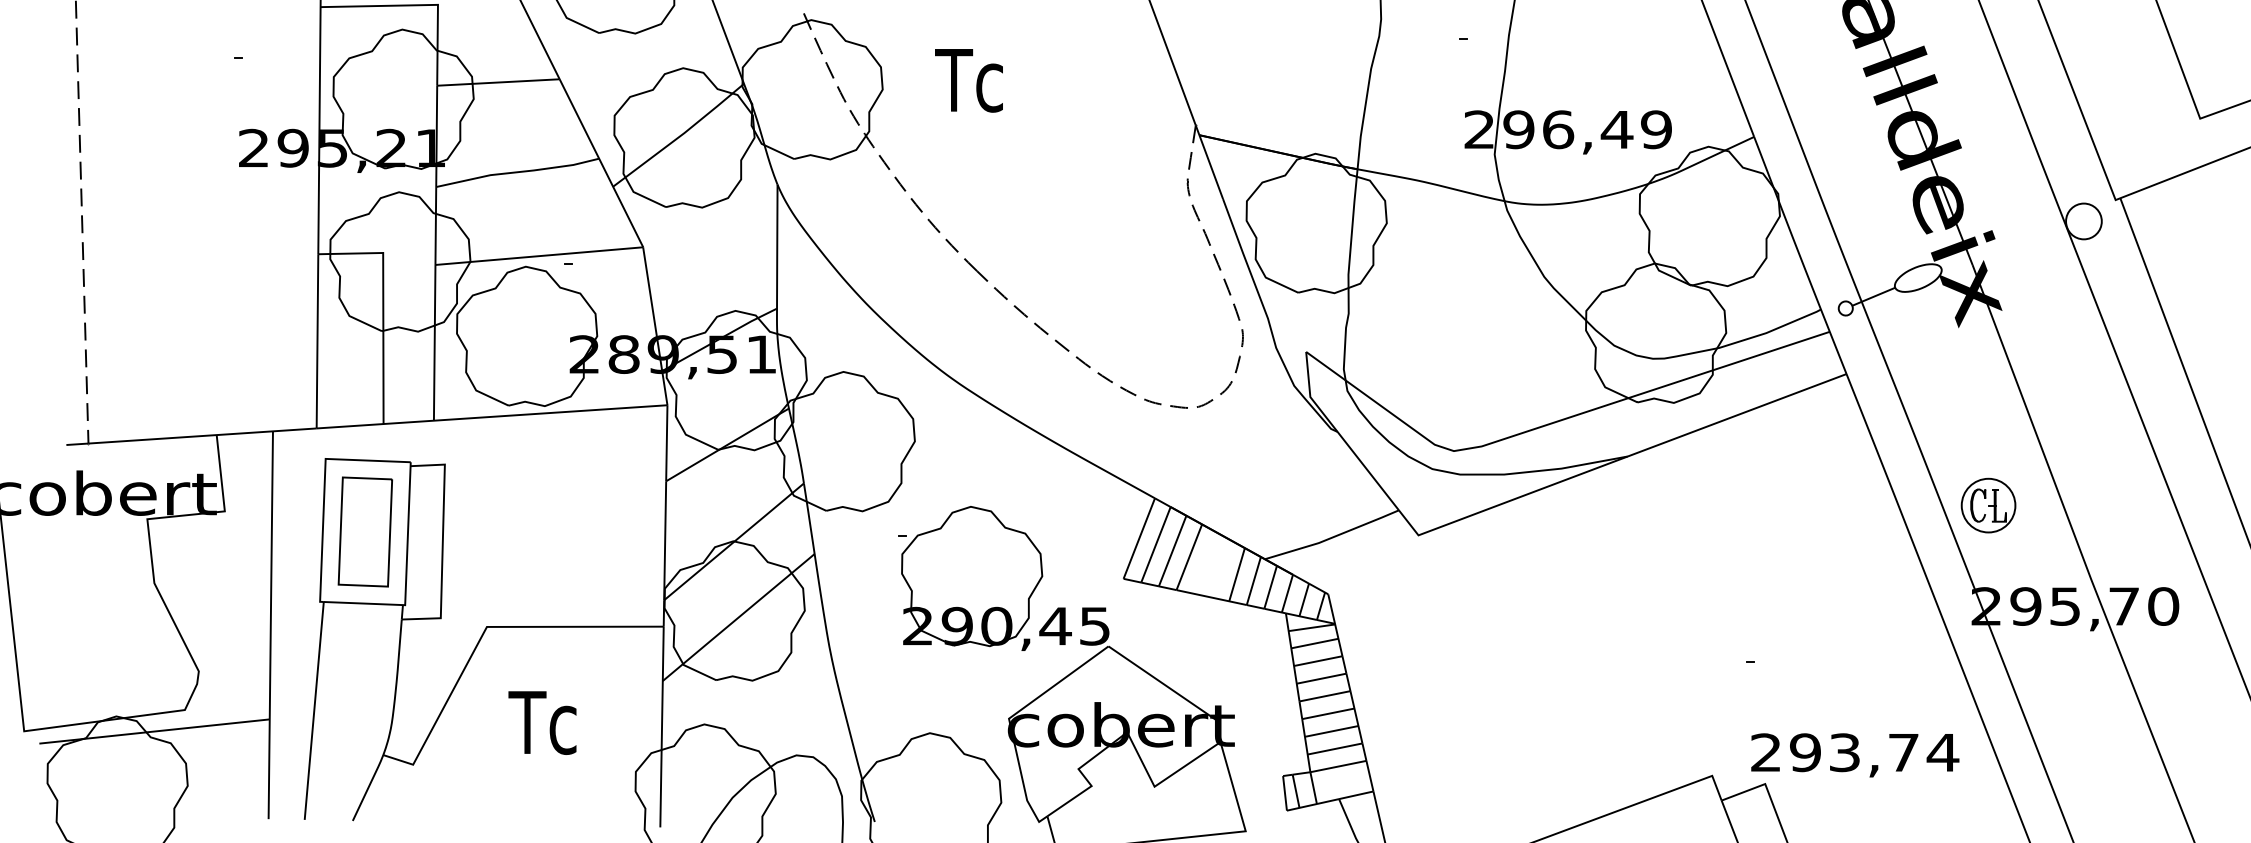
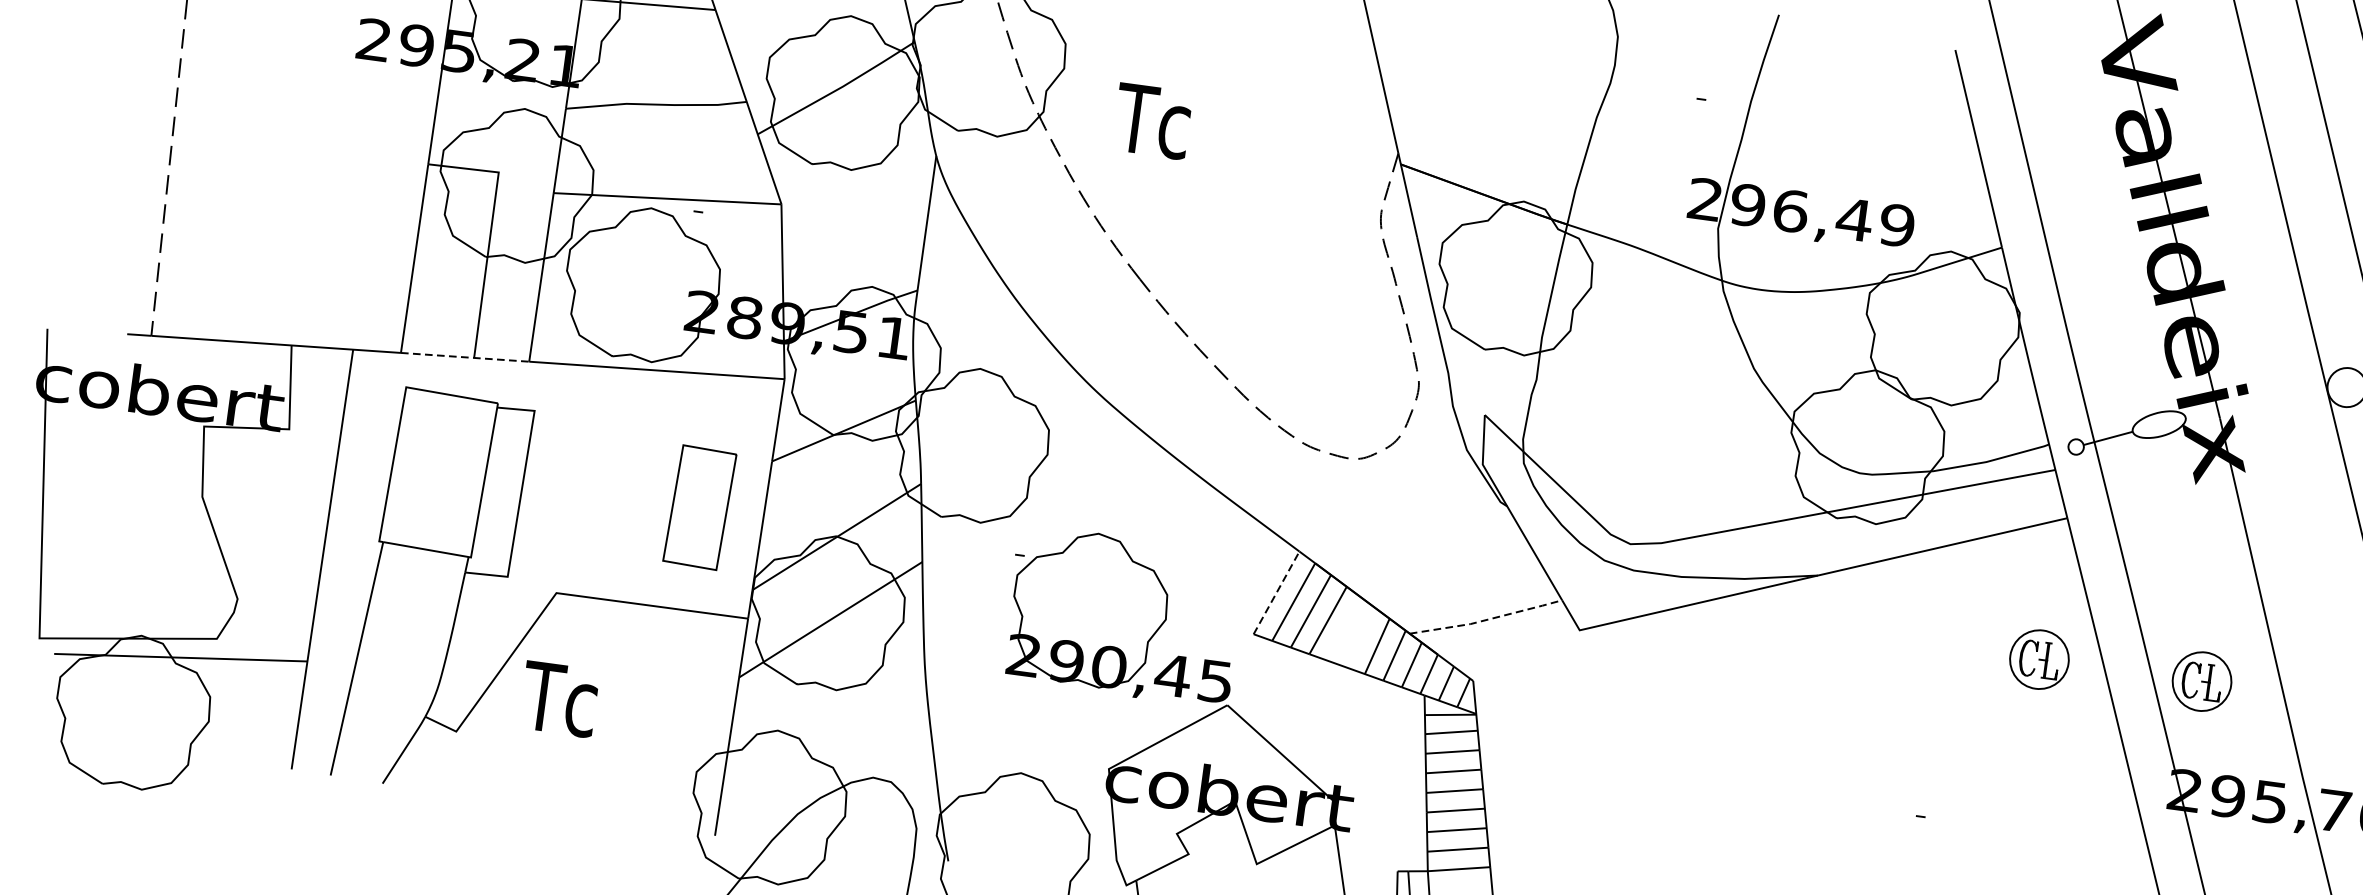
text: (968, 80) -> (1151, 121), moved
line: (375, 424) -> (465, 357), solid -> dashed
part: (1838, 505) -> (2039, 659), added
part: (364, 531) -> (698, 506), moved
line: (1332, 537) -> (1486, 620), solid -> dashed
line: (1139, 538) -> (1276, 592), solid -> dashed
text: (542, 722) -> (559, 698), moved

